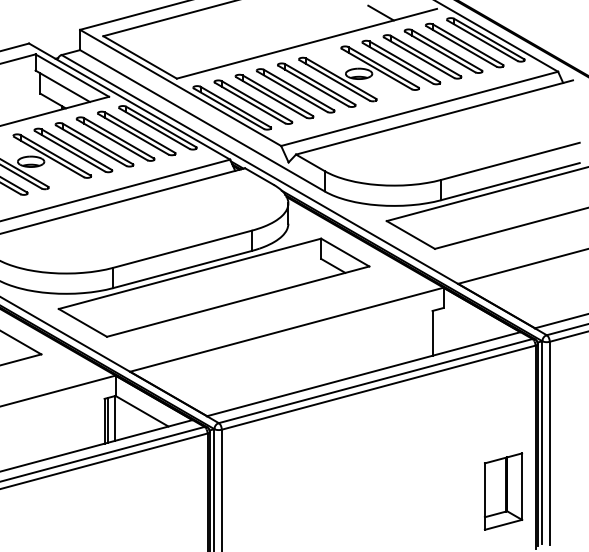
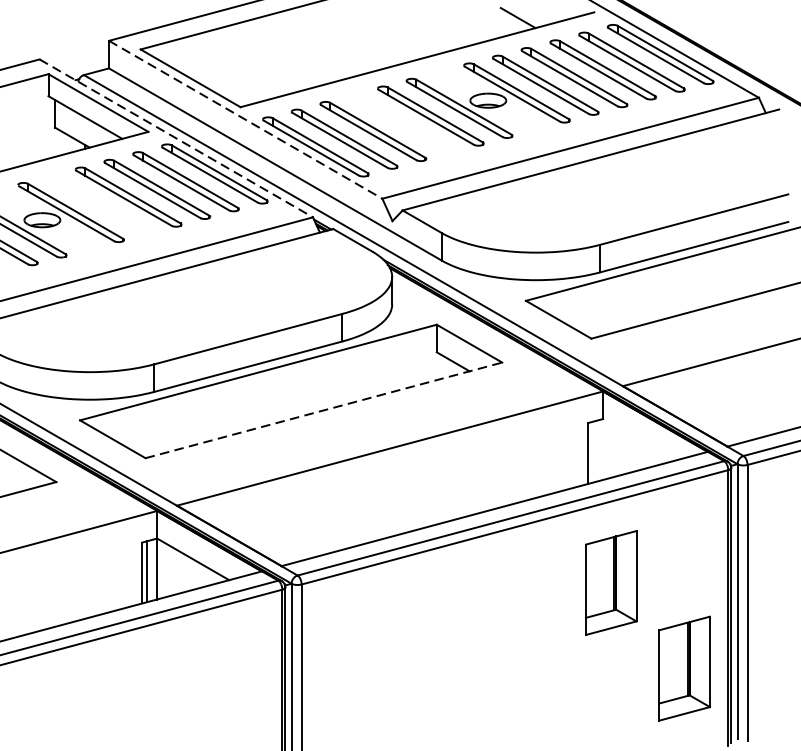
line: (181, 88) -> (246, 120), solid -> dashed
part: (295, 90) -> (401, 123), removed
line: (130, 101) -> (177, 138), solid -> dashed
part: (73, 150) -> (100, 204), removed
line: (238, 301) -> (324, 410), solid -> dashed
part: (449, 428) -> (611, 582), added

